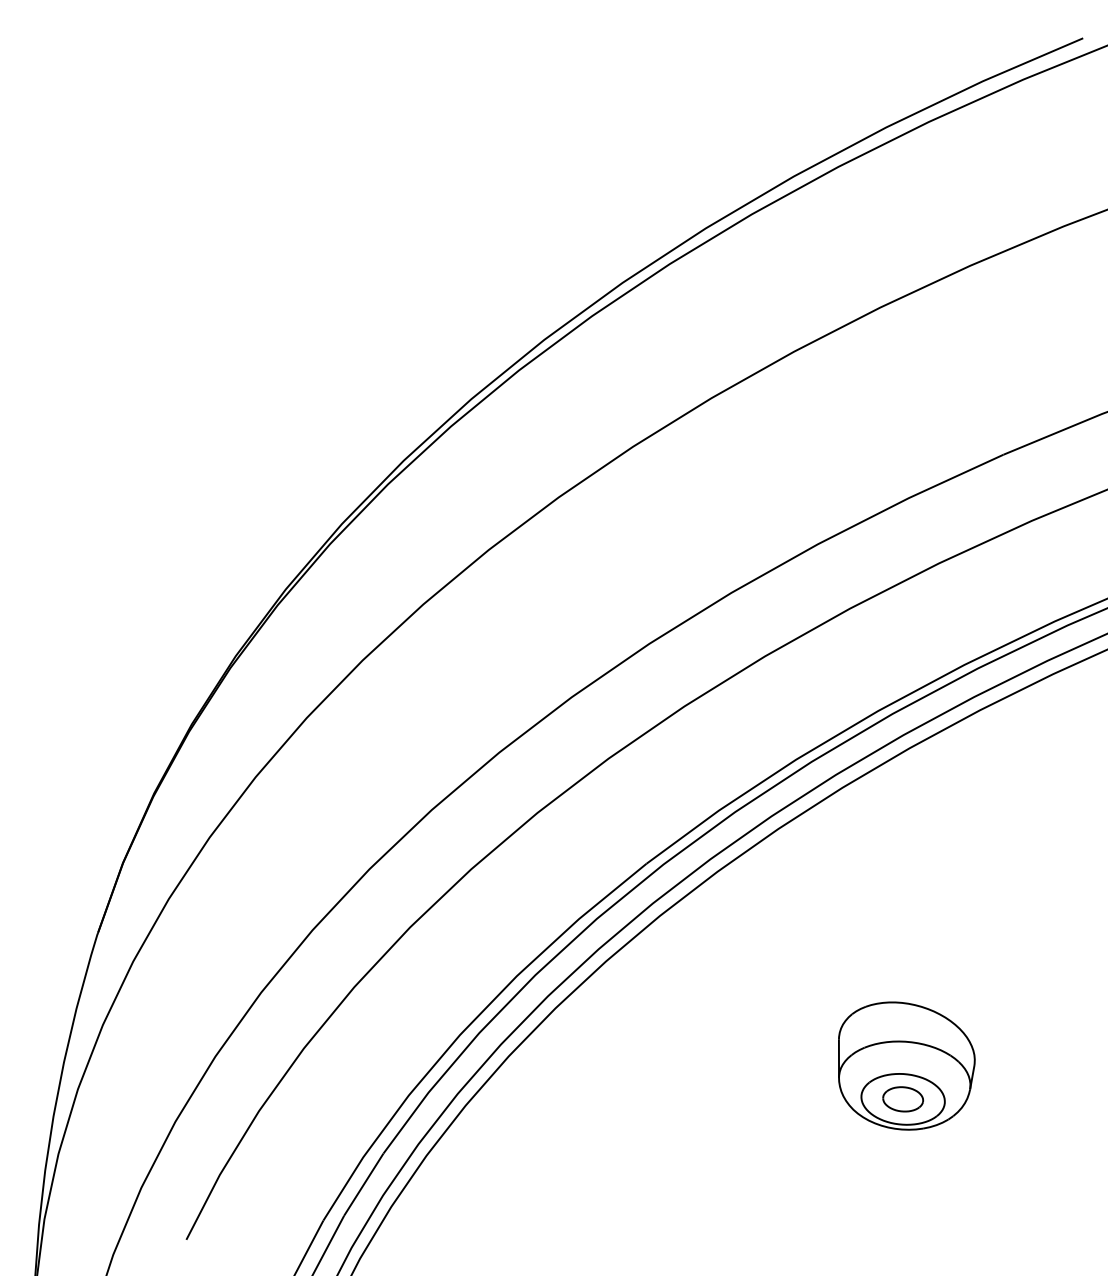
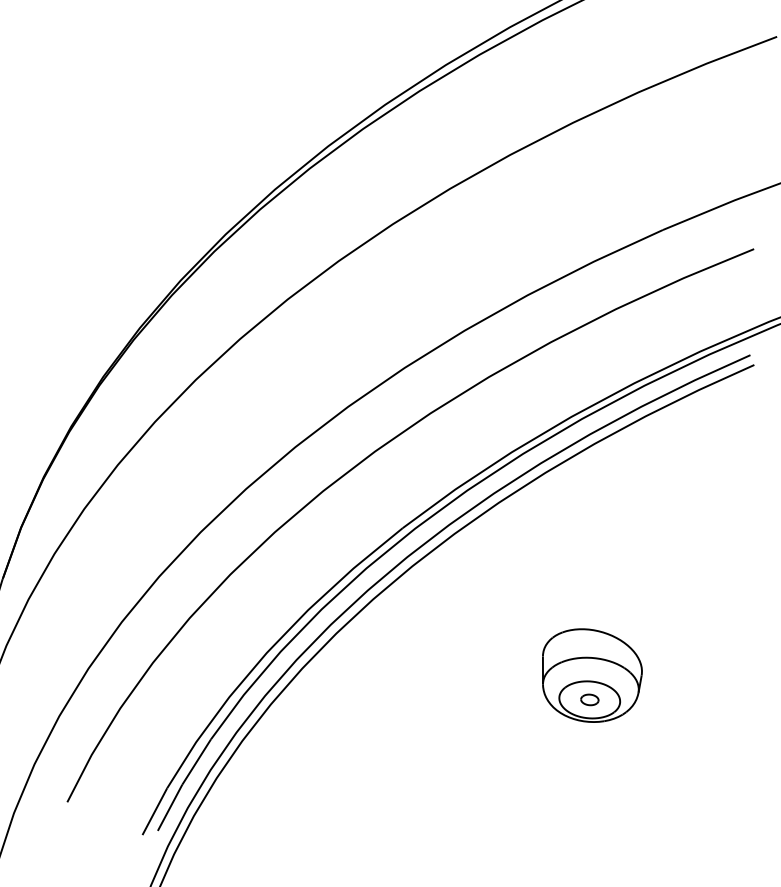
part: (903, 1099) -> (590, 699), size x0.6

